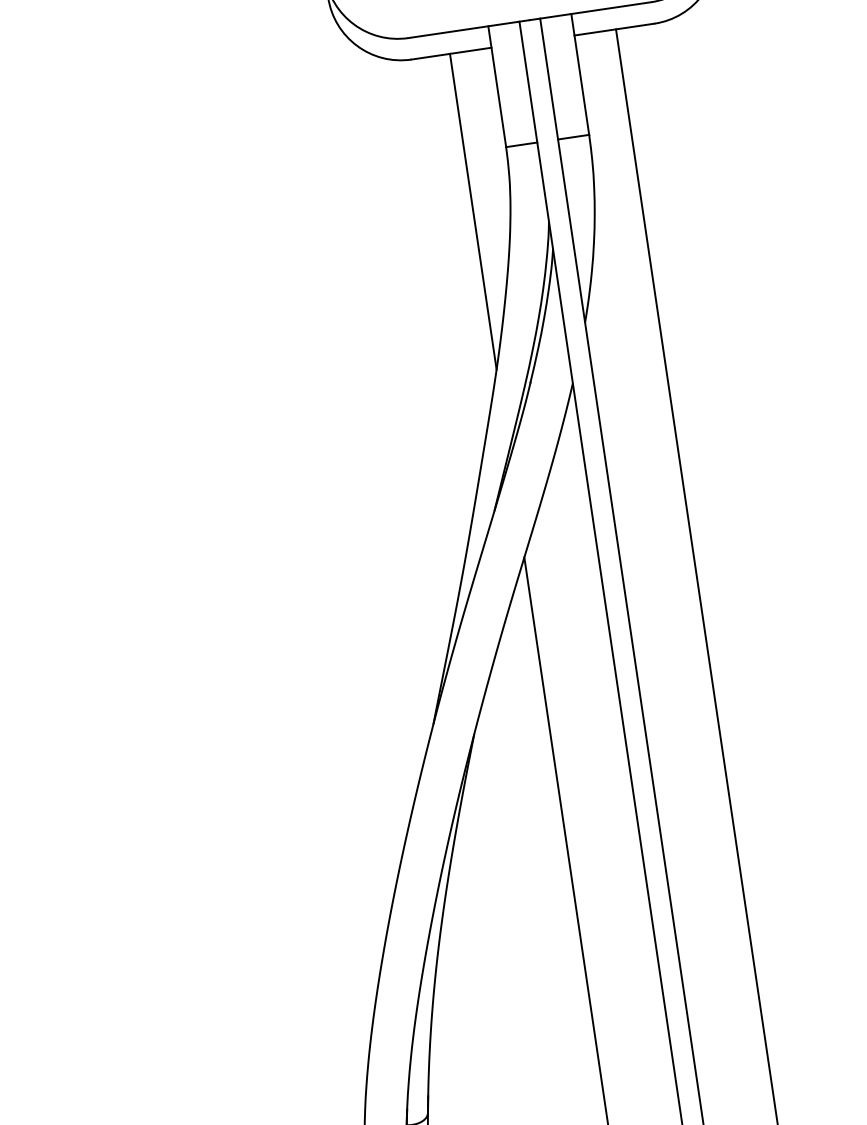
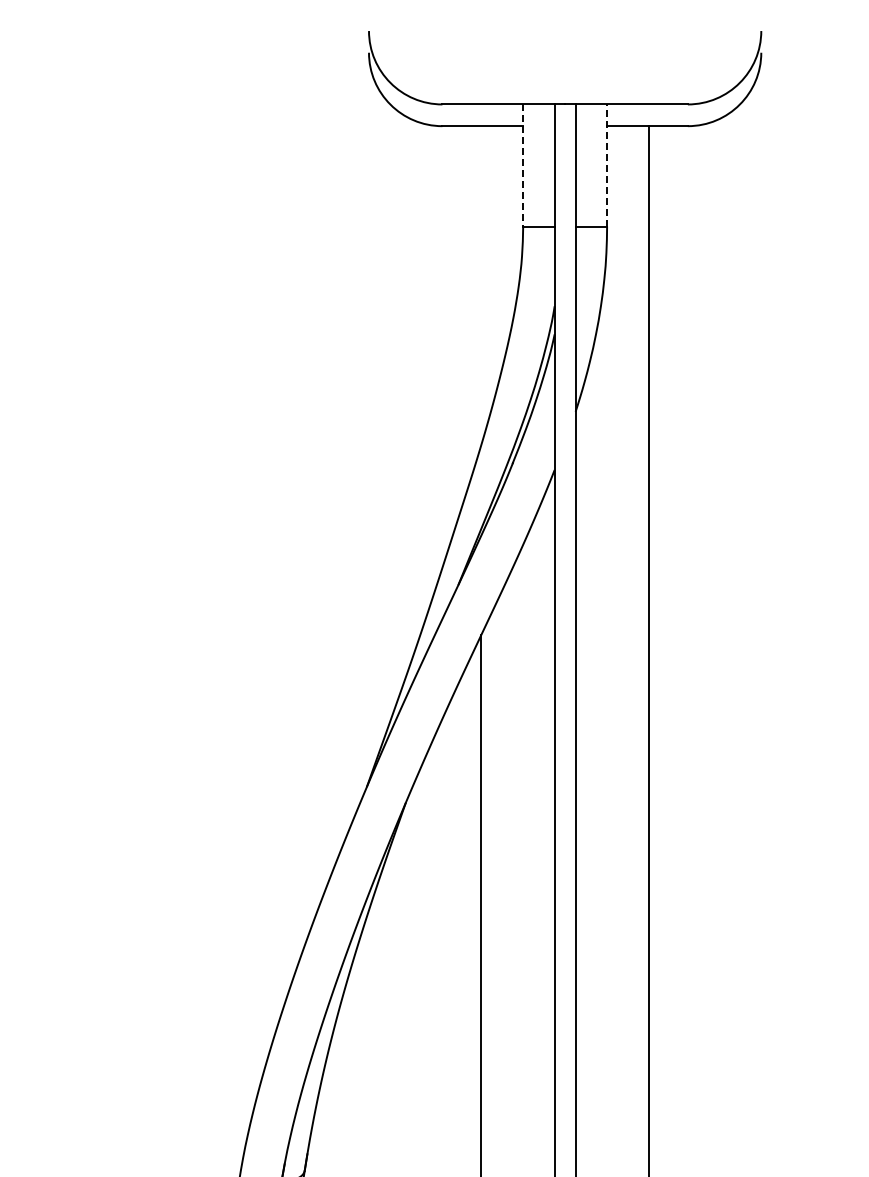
line: (580, 74) -> (607, 165), solid -> dashed
line: (497, 87) -> (523, 166), solid -> dashed
line: (473, 211) -> (481, 285), removed

